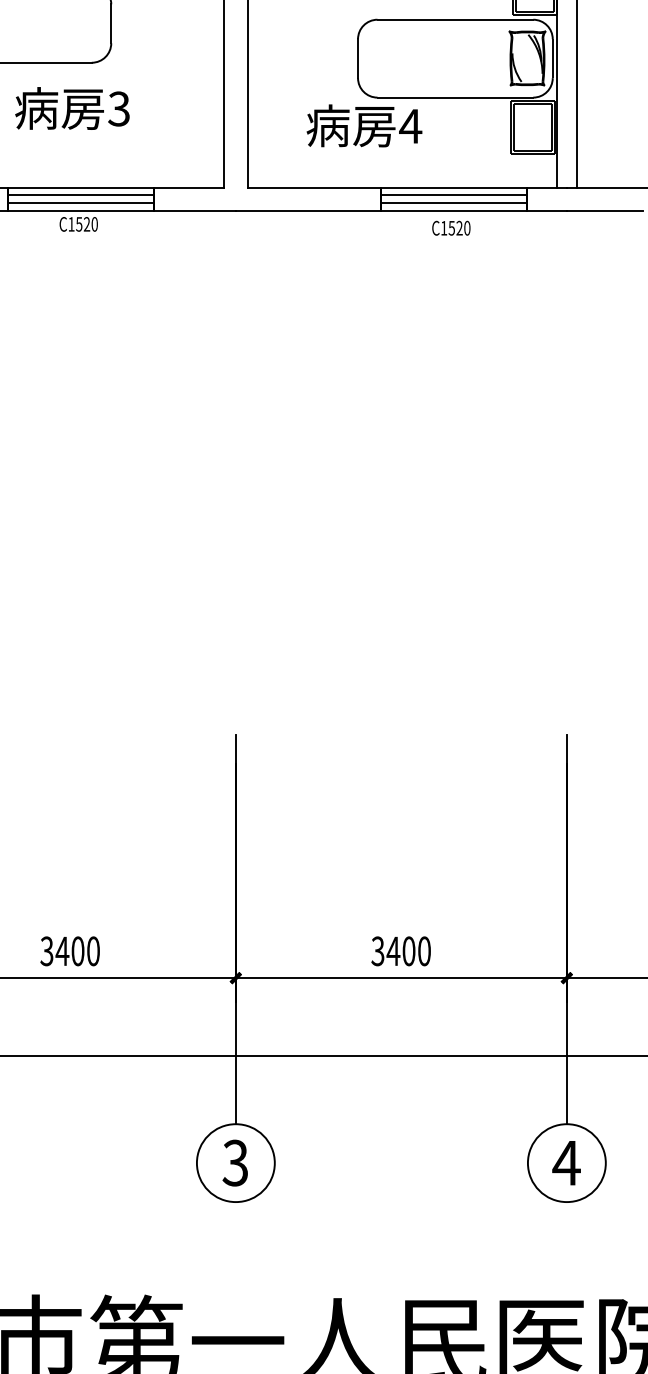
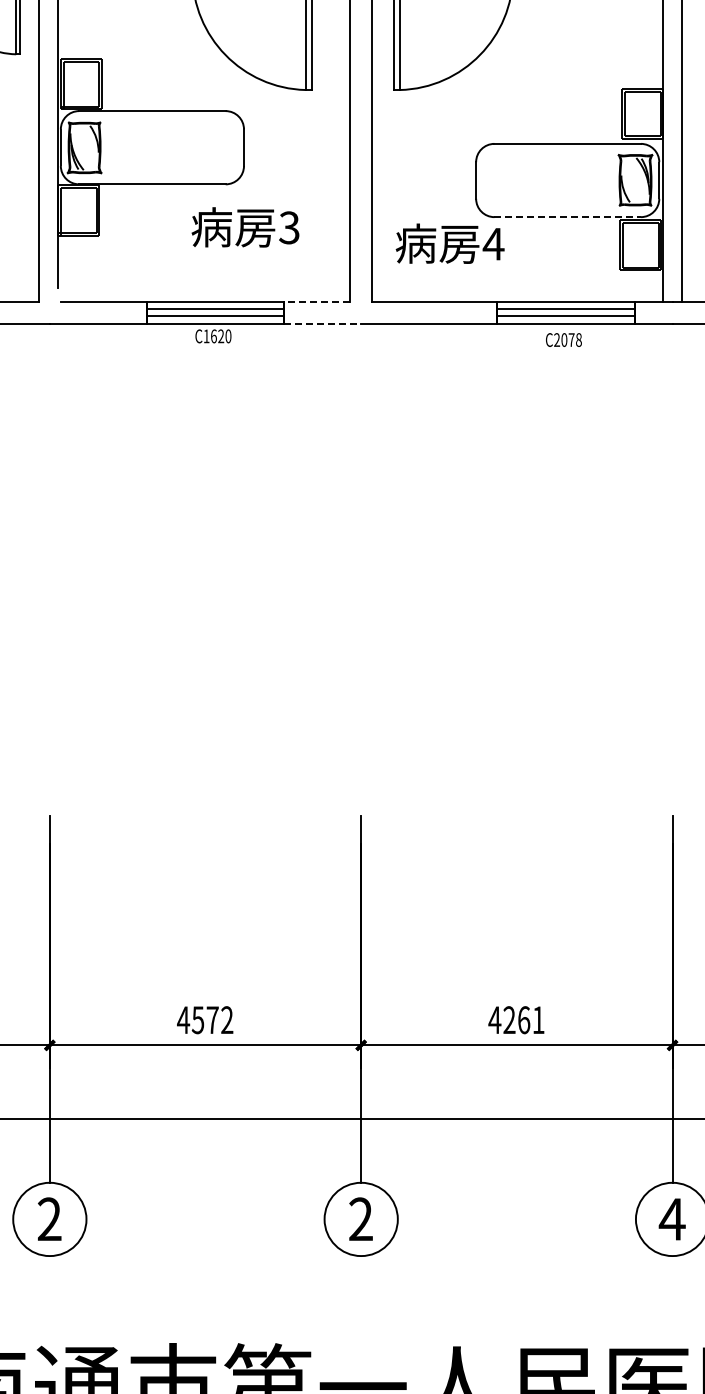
line: (456, 98) -> (568, 217), solid -> dashed
text: (72, 108) -> (245, 227), moved
text: (363, 125) -> (449, 243), moved
line: (188, 187) -> (316, 301), solid -> dashed
line: (194, 210) -> (322, 323), solid -> dashed
text: (78, 224) -> (213, 336), C1520 -> C1620
text: (455, 227) -> (567, 339), C1520 -> C2078
text: (70, 951) -> (205, 1020), 3400 -> 4572
text: (400, 951) -> (516, 1020), 3400 -> 4261
text: (235, 1163) -> (360, 1219), 3 -> 2

